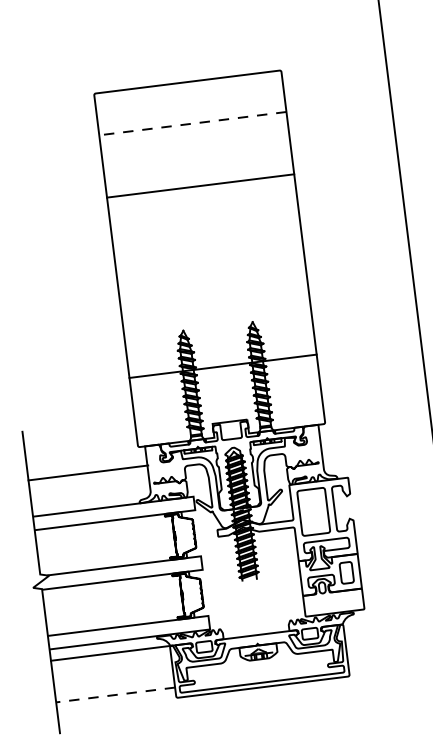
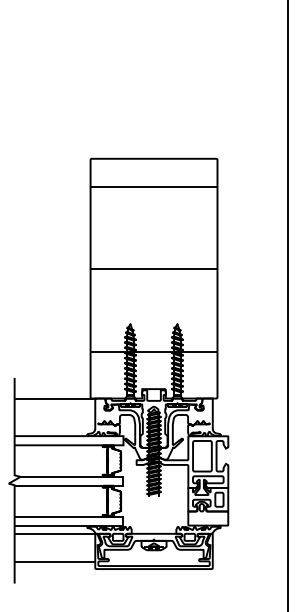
line: (192, 124) -> (153, 187), dashed -> solid
line: (199, 186) -> (153, 269), moved
line: (87, 473) -> (54, 398), moved
line: (115, 695) -> (54, 562), dashed -> solid

